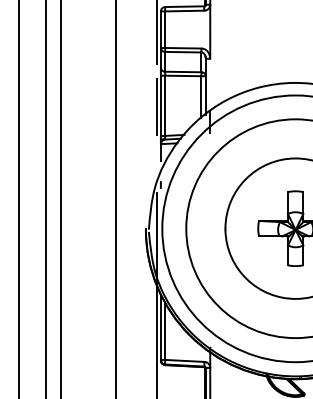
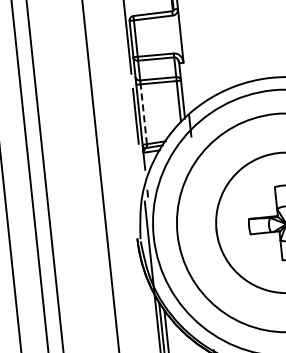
line: (165, 105) -> (144, 113), solid -> dashed

